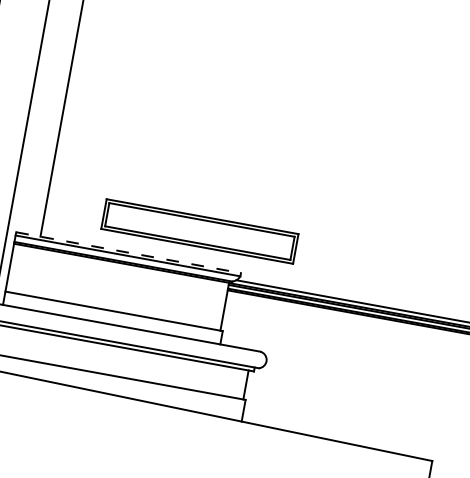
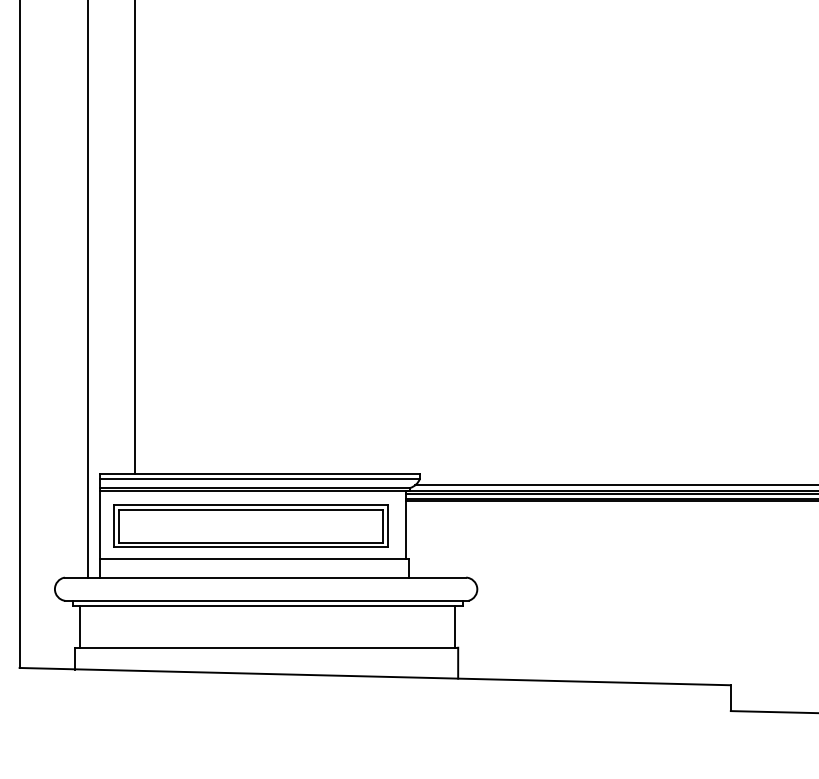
part: (199, 231) -> (250, 525), moved
line: (128, 252) -> (260, 474), dashed -> solid

